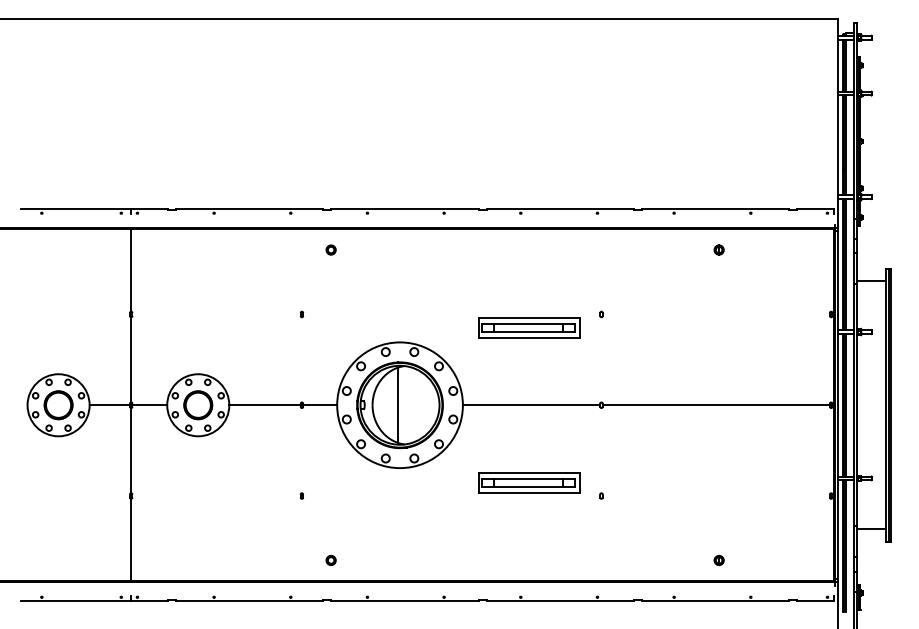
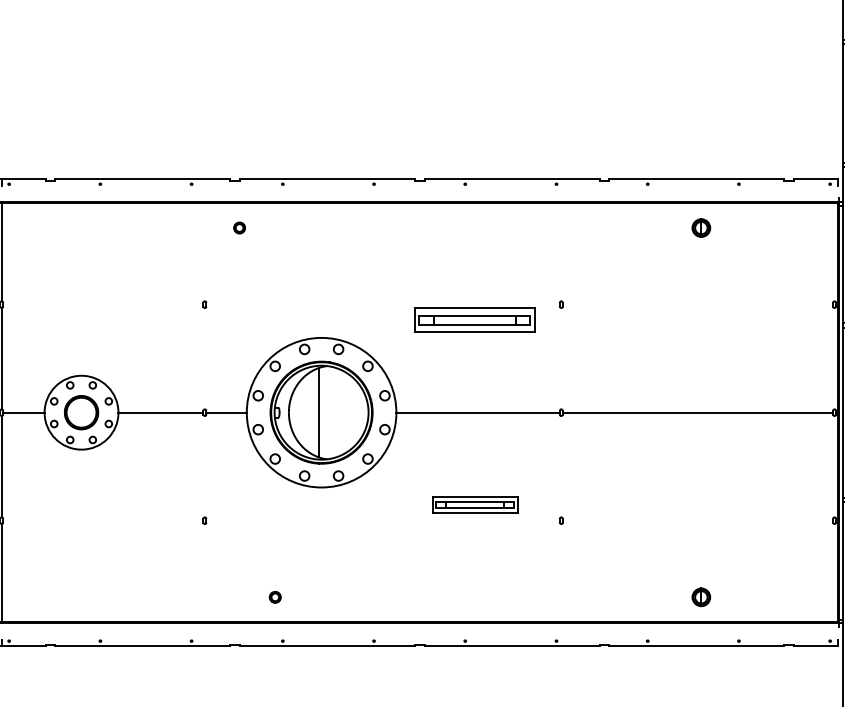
part: (718, 249) -> (700, 227), size x1.6
part: (529, 482) -> (475, 504), size x0.7
part: (330, 560) -> (274, 597), moved
part: (718, 560) -> (700, 597), size x1.6

